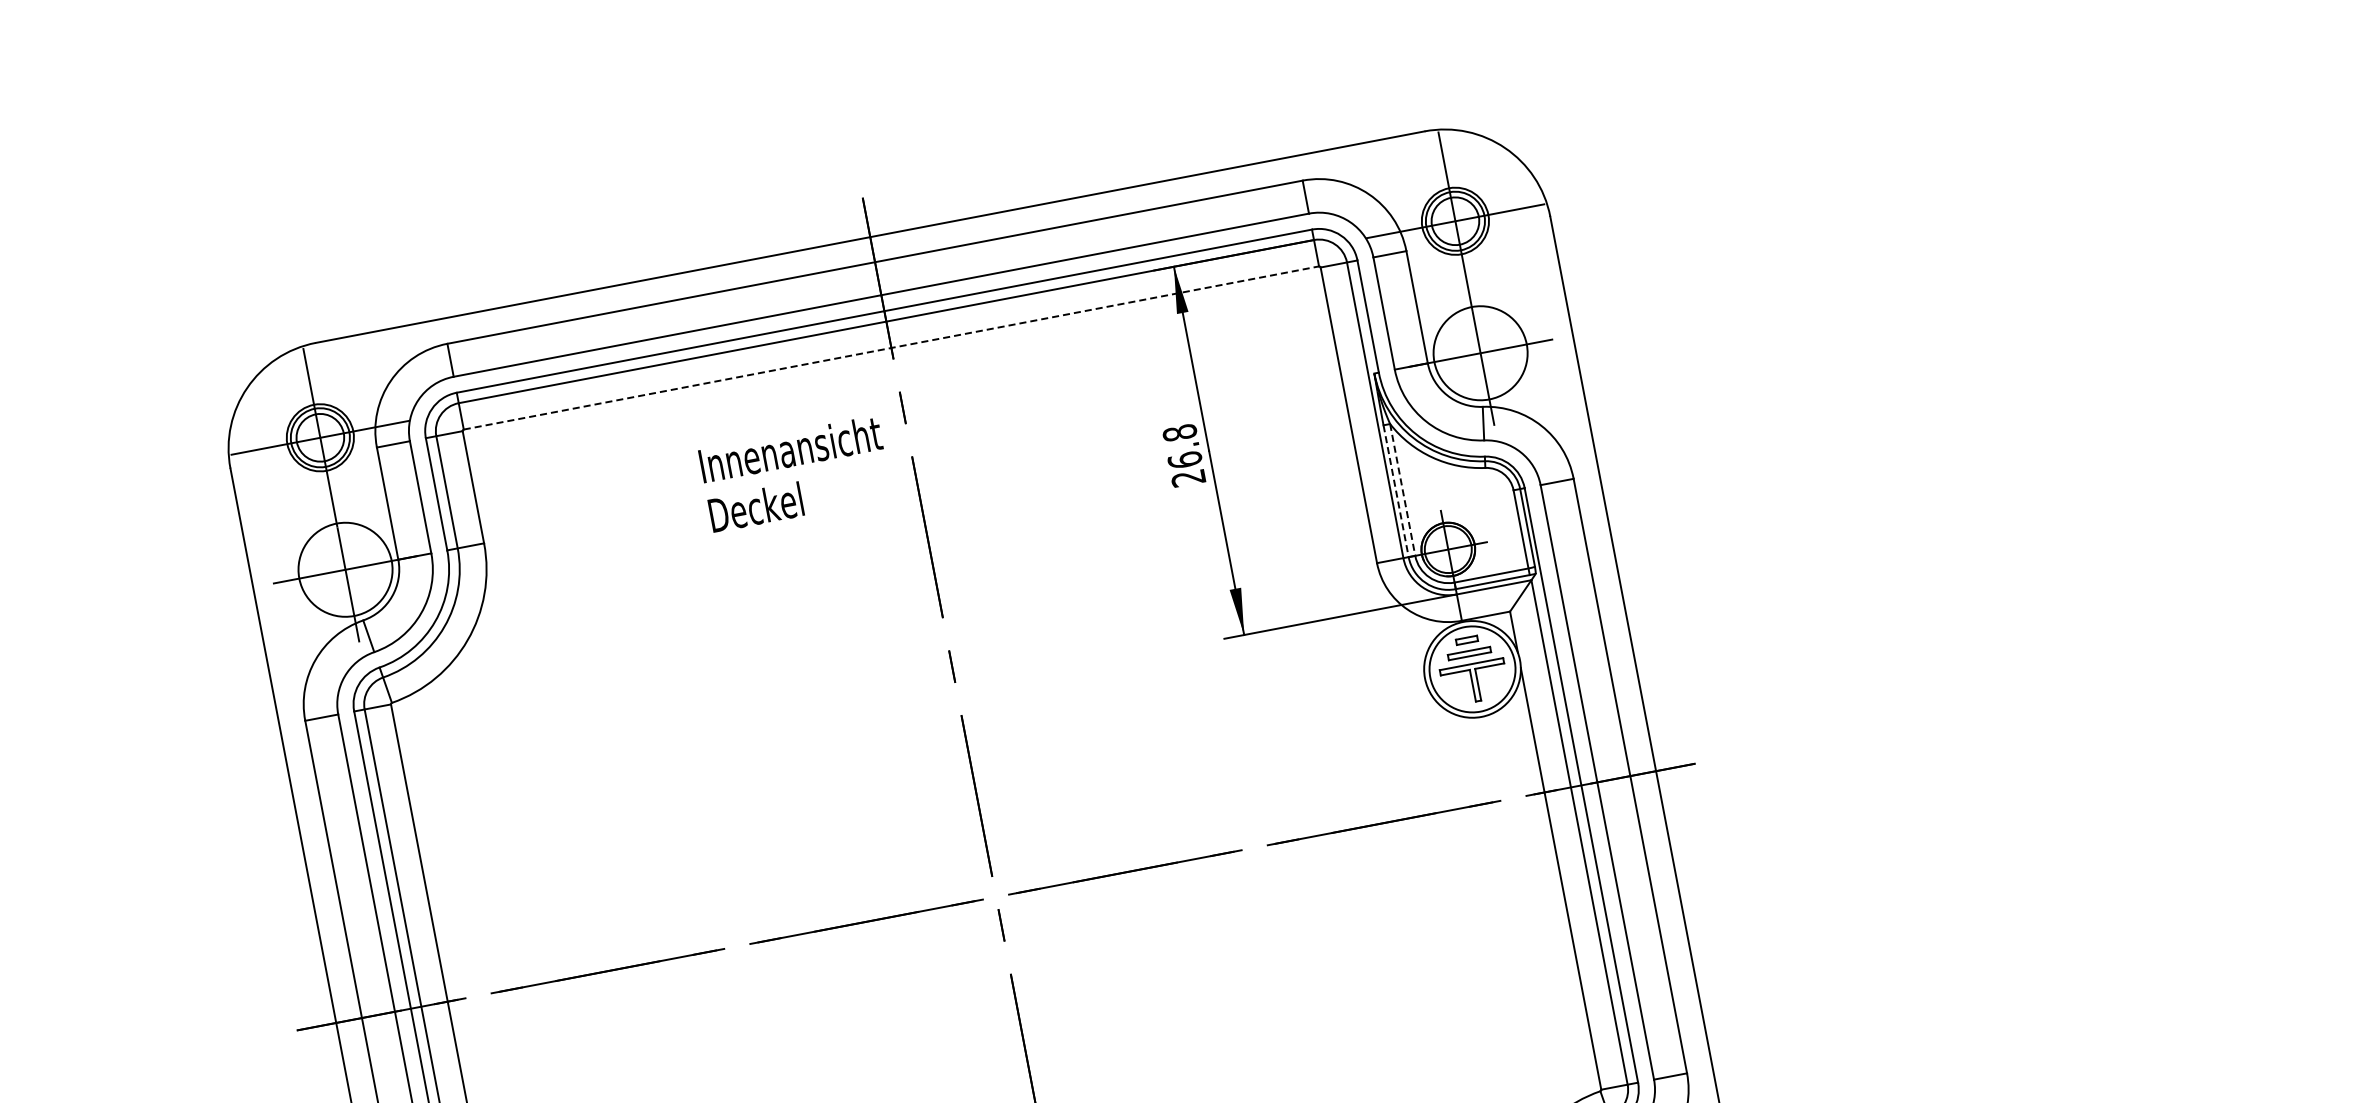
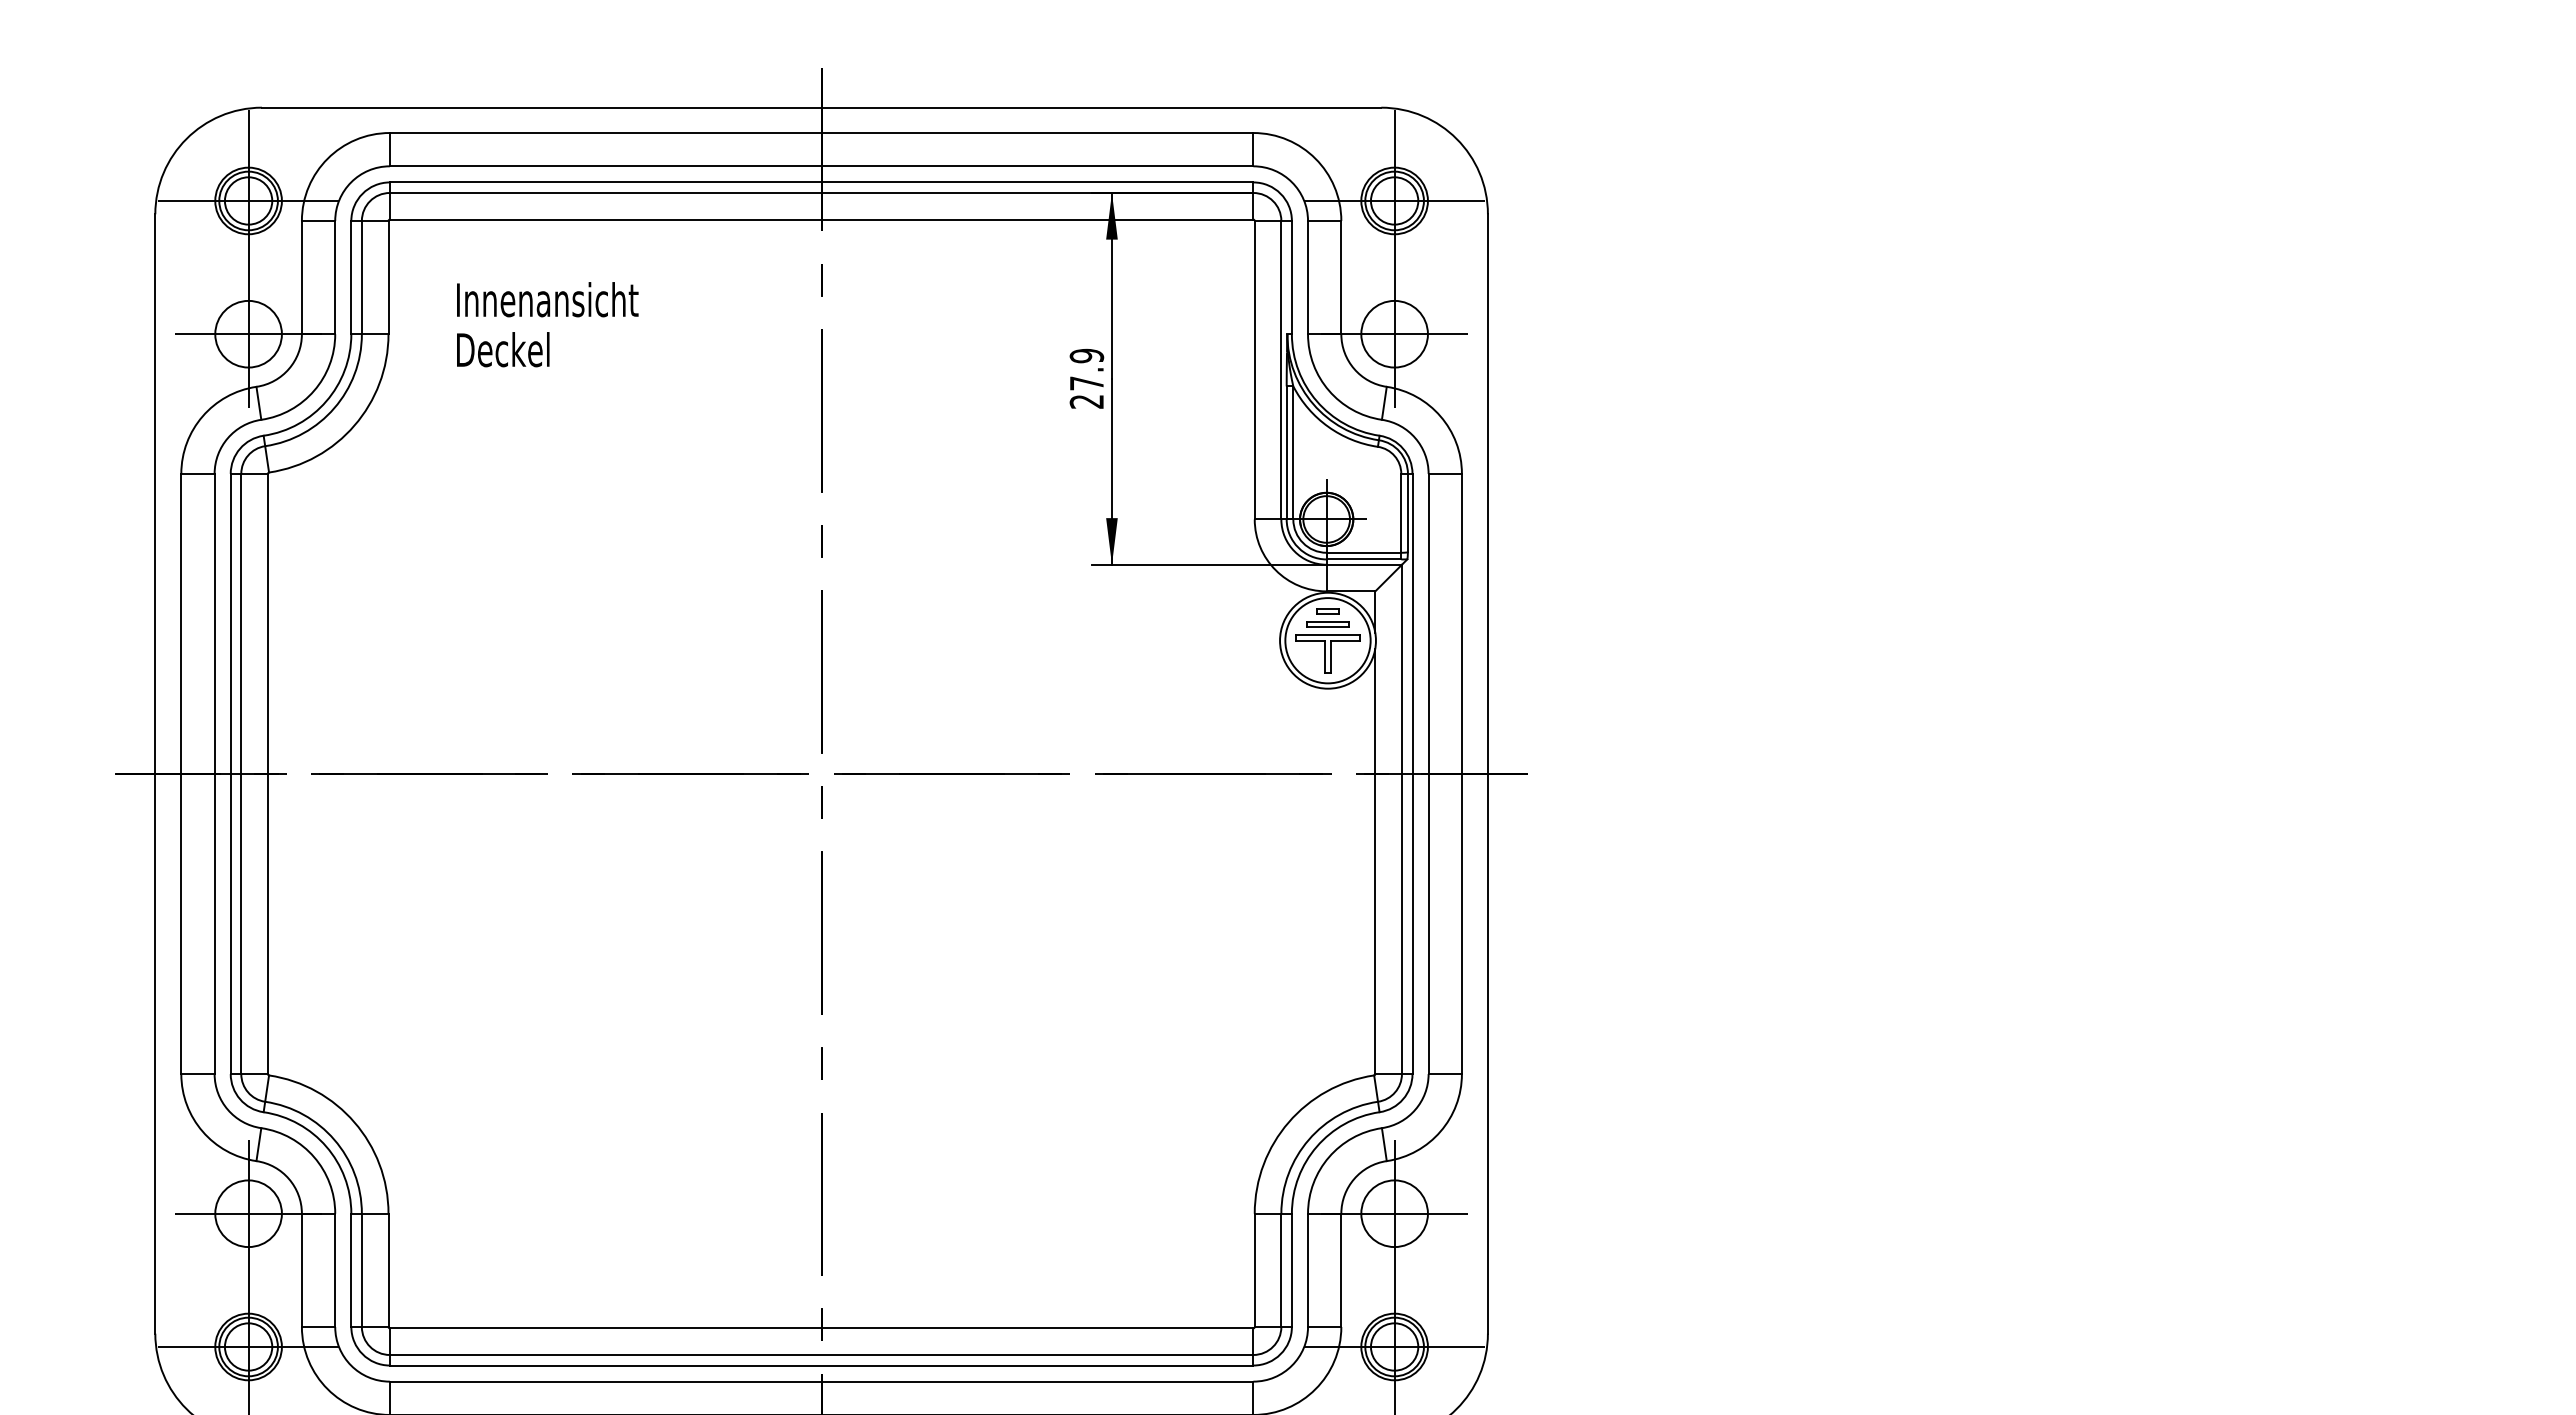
line: (891, 347) -> (821, 219), dashed -> solid
circle: (1480, 352) -> (1394, 333), size x0.71
text: (1182, 446) -> (1086, 369), 26.8 -> 27.9
text: (795, 474) -> (547, 324), moved
line: (1402, 489) -> (1293, 452), dashed -> solid
line: (1395, 490) -> (1286, 452), dashed -> solid
circle: (345, 569) -> (248, 333), size x0.71

